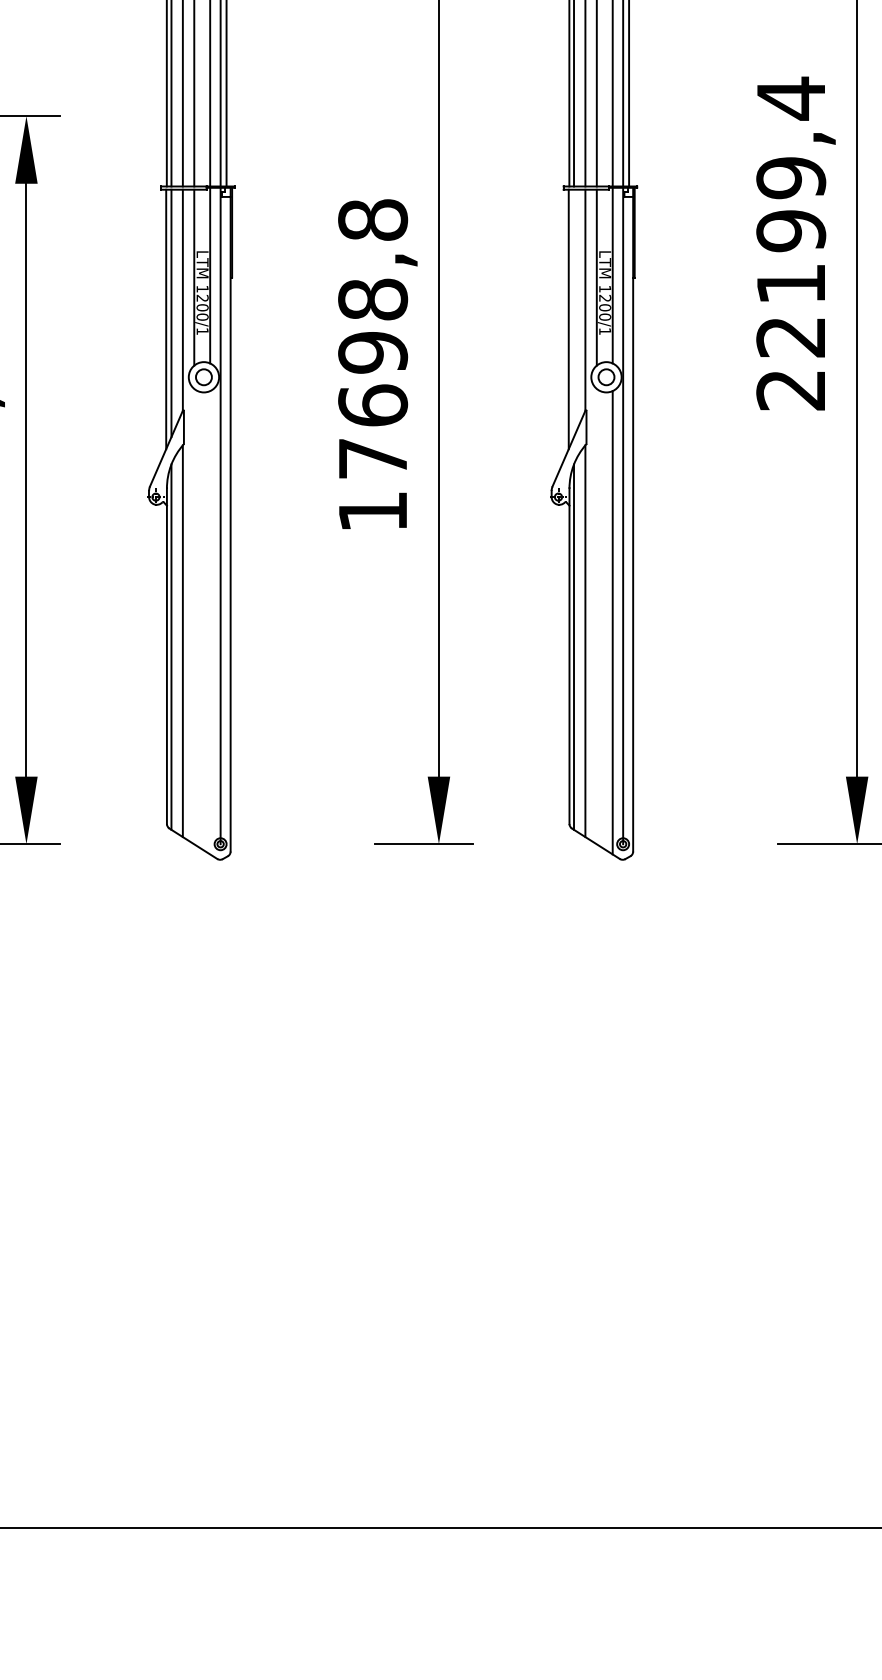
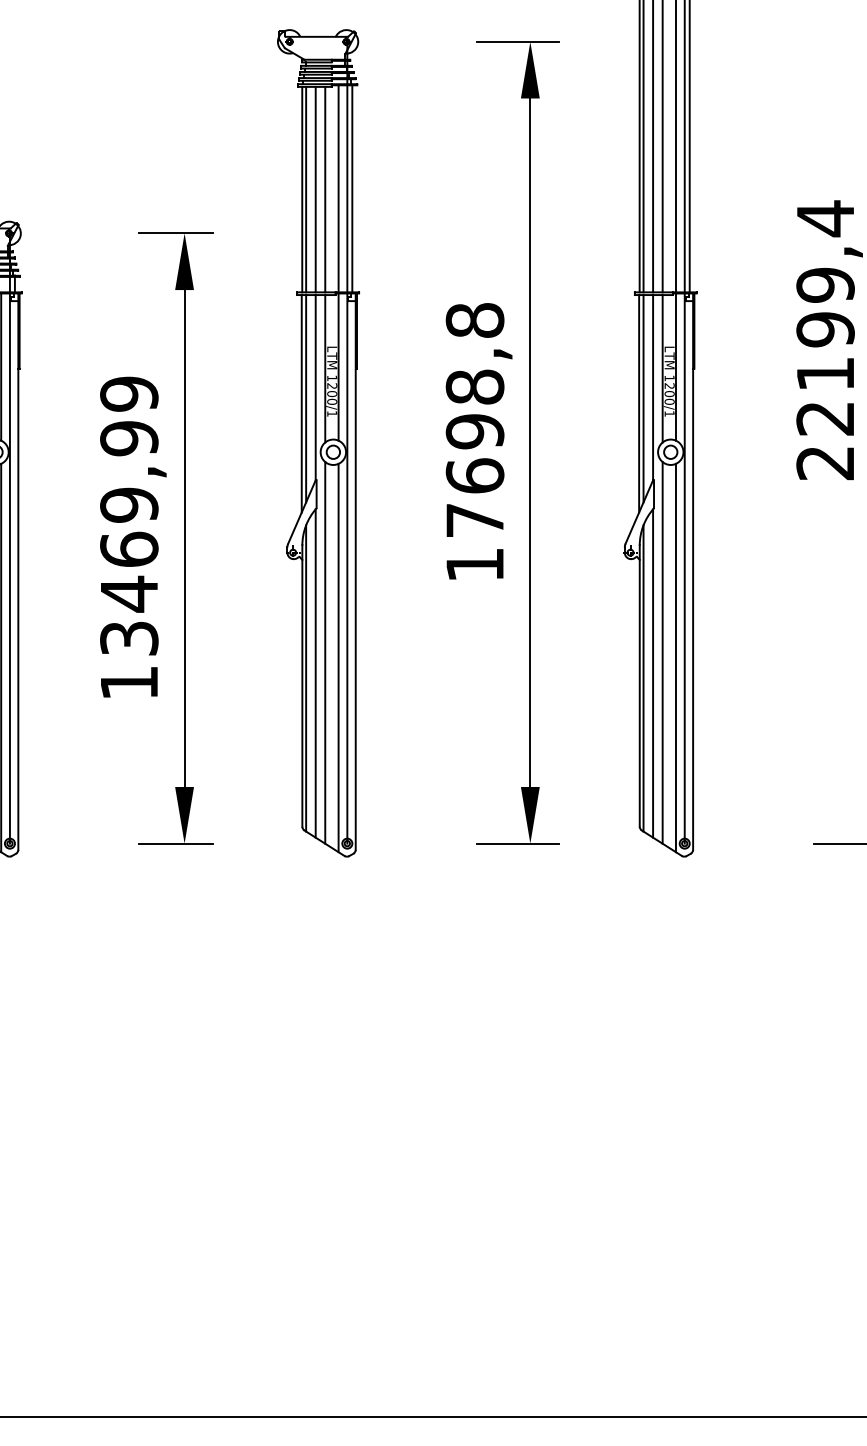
line: (573, 313) -> (643, 398), added
line: (194, 616) -> (325, 652), added
line: (596, 616) -> (662, 652), added
line: (210, 622) -> (338, 657), added

